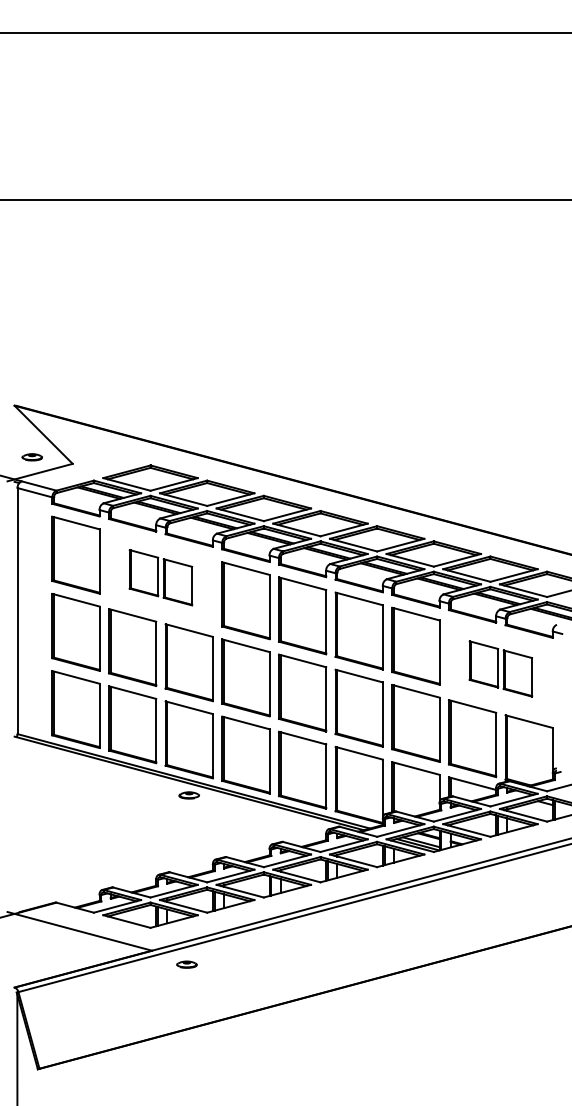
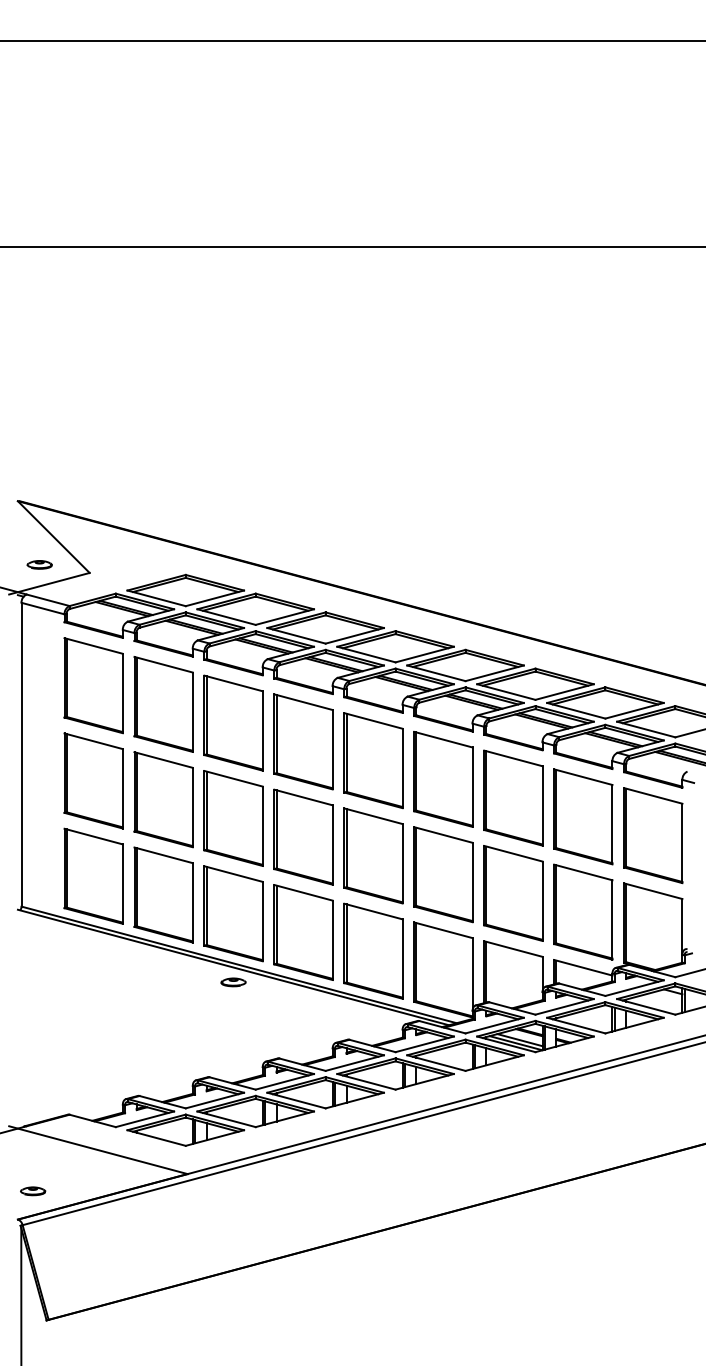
part: (160, 577) -> (198, 713), size x1.67
part: (500, 668) -> (617, 825), size x1.67
part: (186, 964) -> (32, 1191), moved

